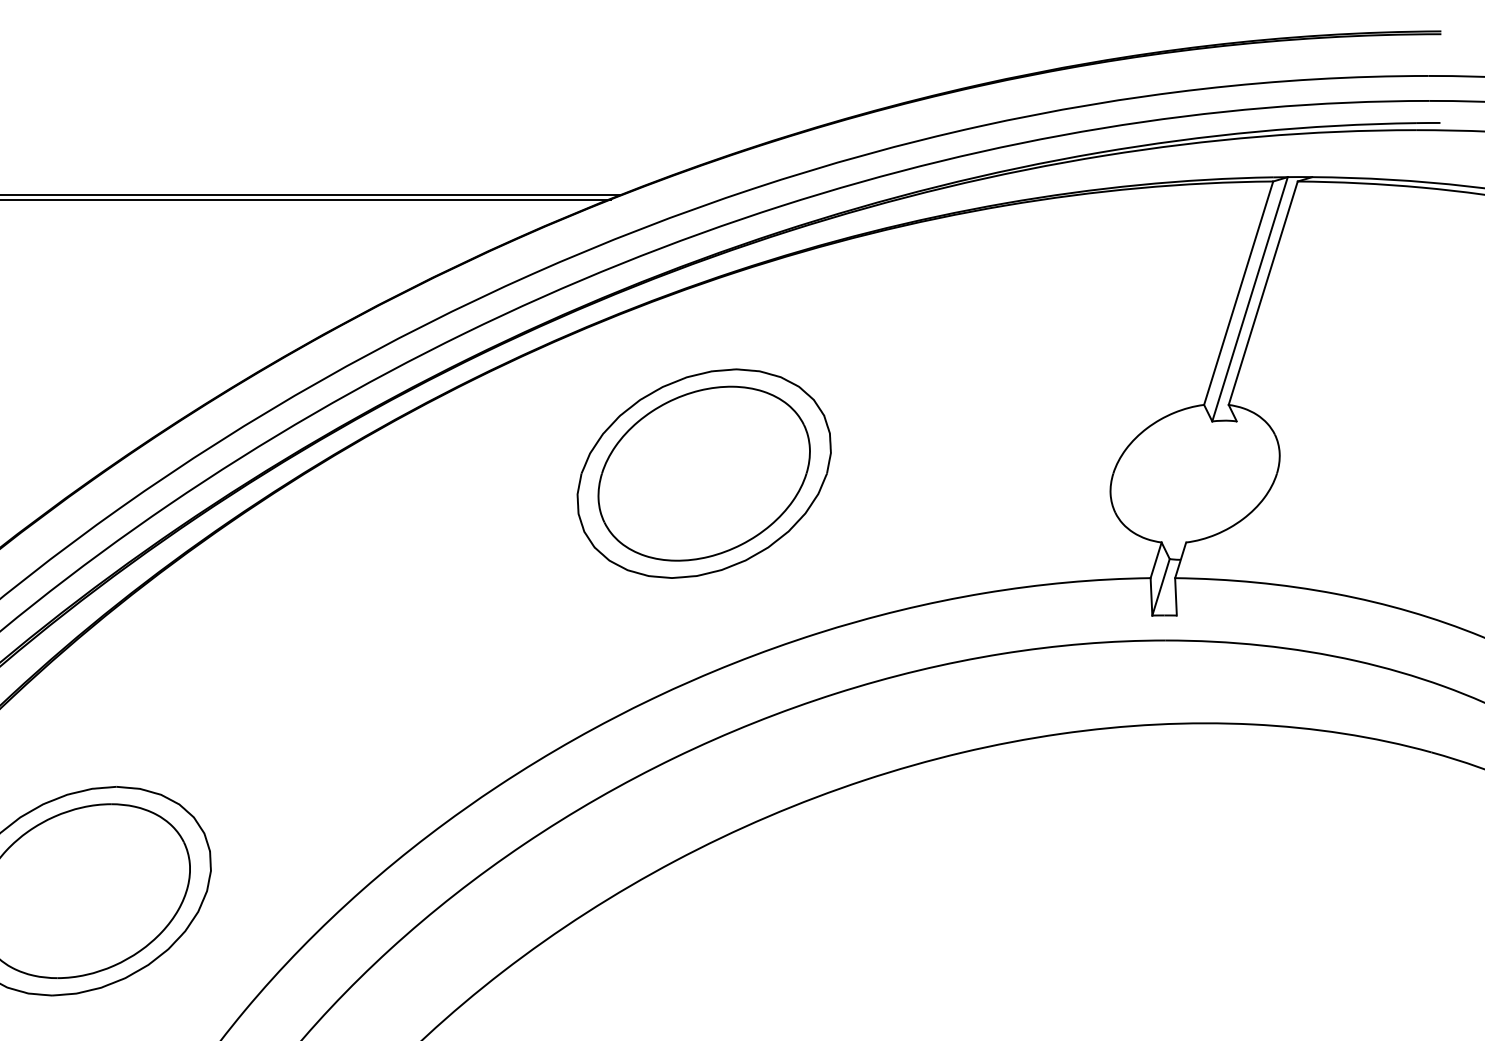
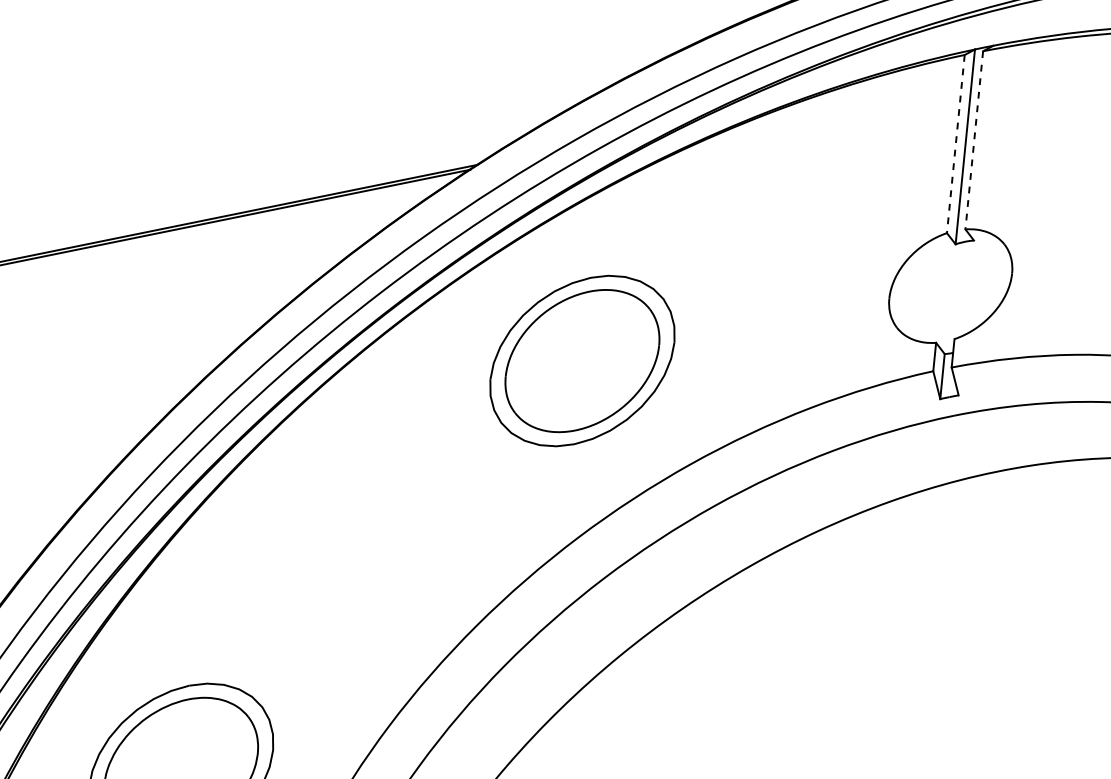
line: (1238, 293) -> (955, 144), solid -> dashed
line: (1263, 293) -> (974, 140), solid -> dashed

